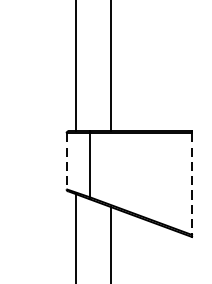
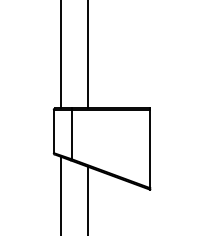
line: (66, 161) -> (53, 131), dashed -> solid
line: (192, 184) -> (150, 149), dashed -> solid

